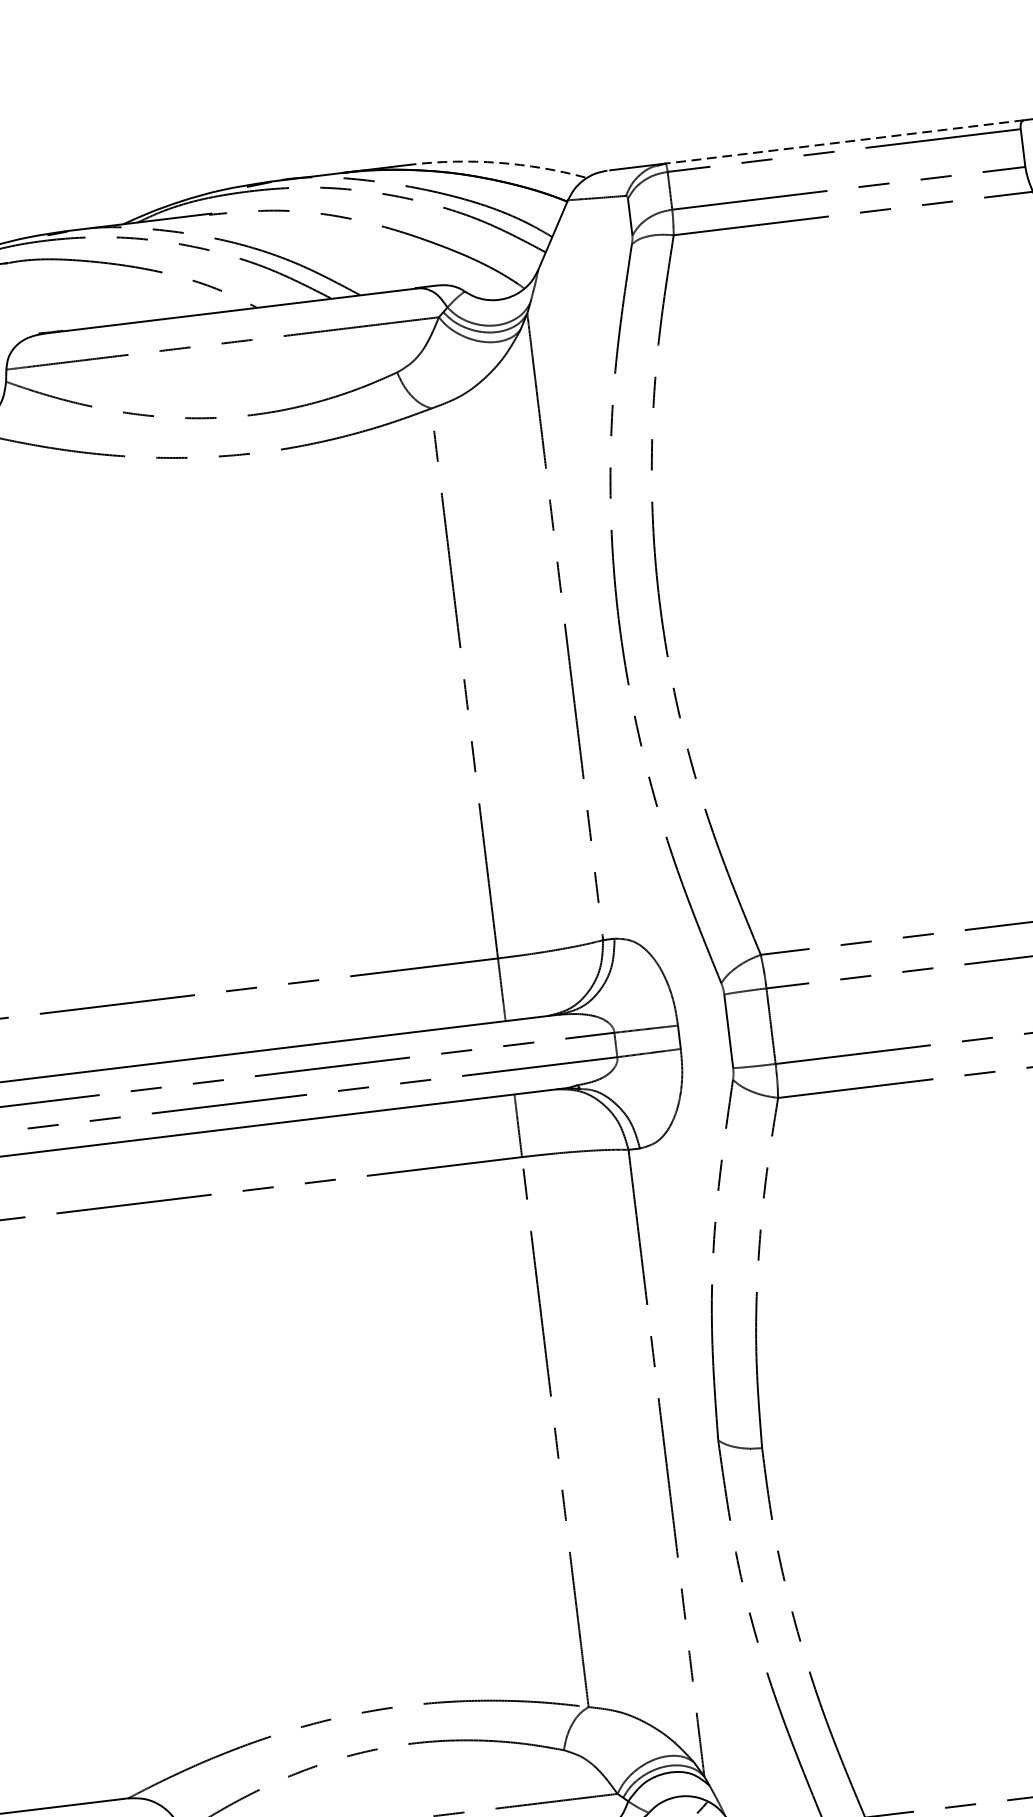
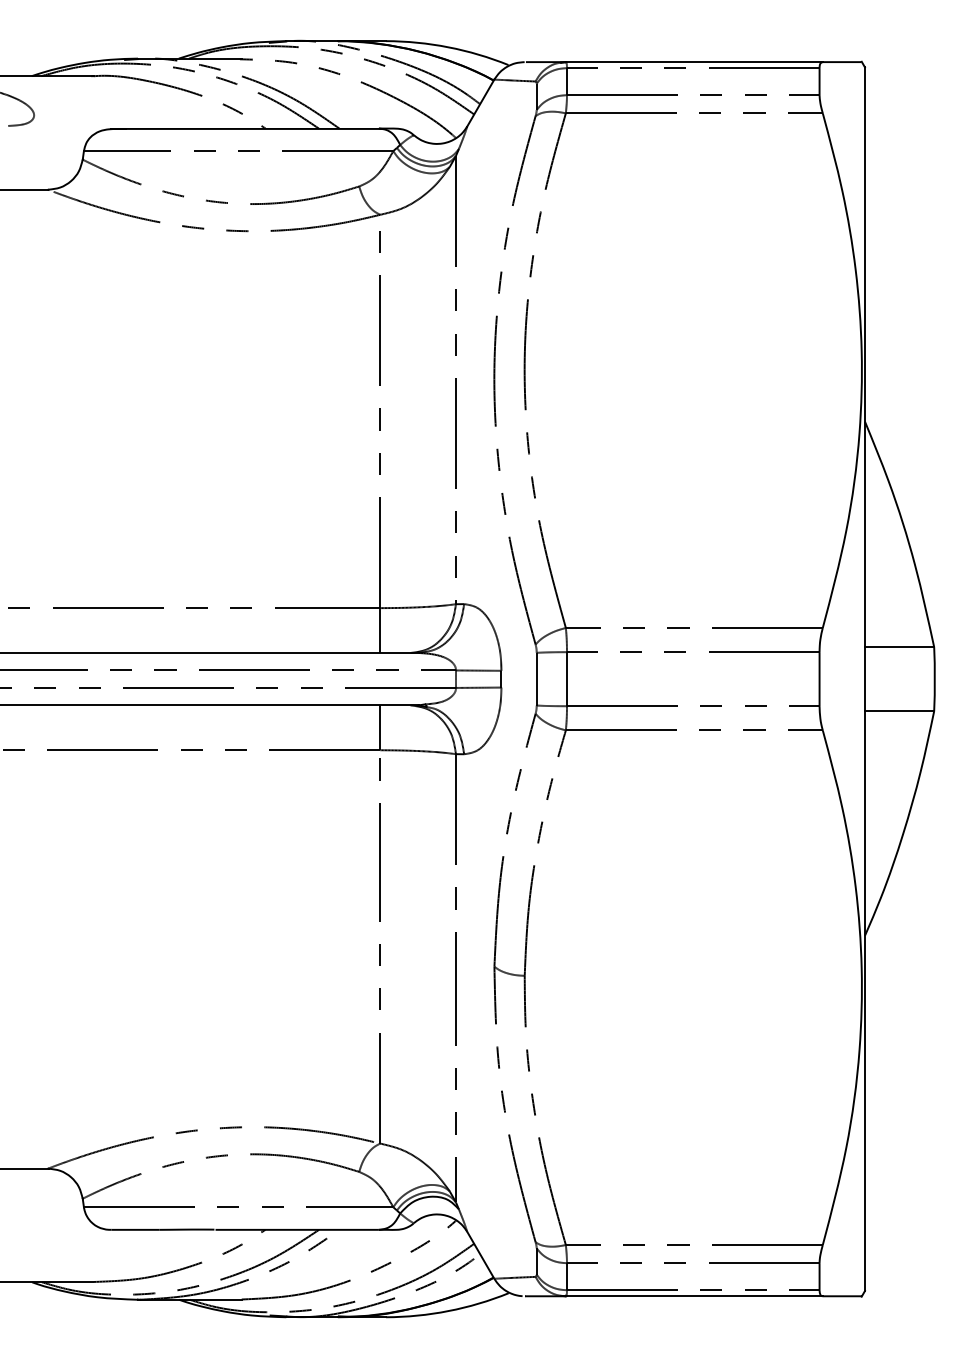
line: (843, 142) -> (693, 62), dashed -> solid
arc: (498, 163) -> (448, 47), dashed -> solid

